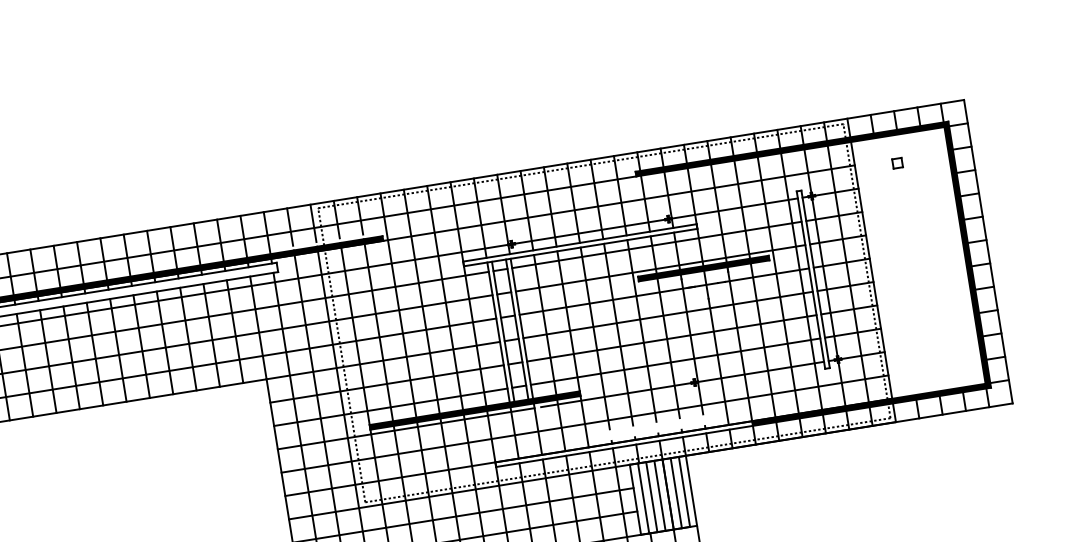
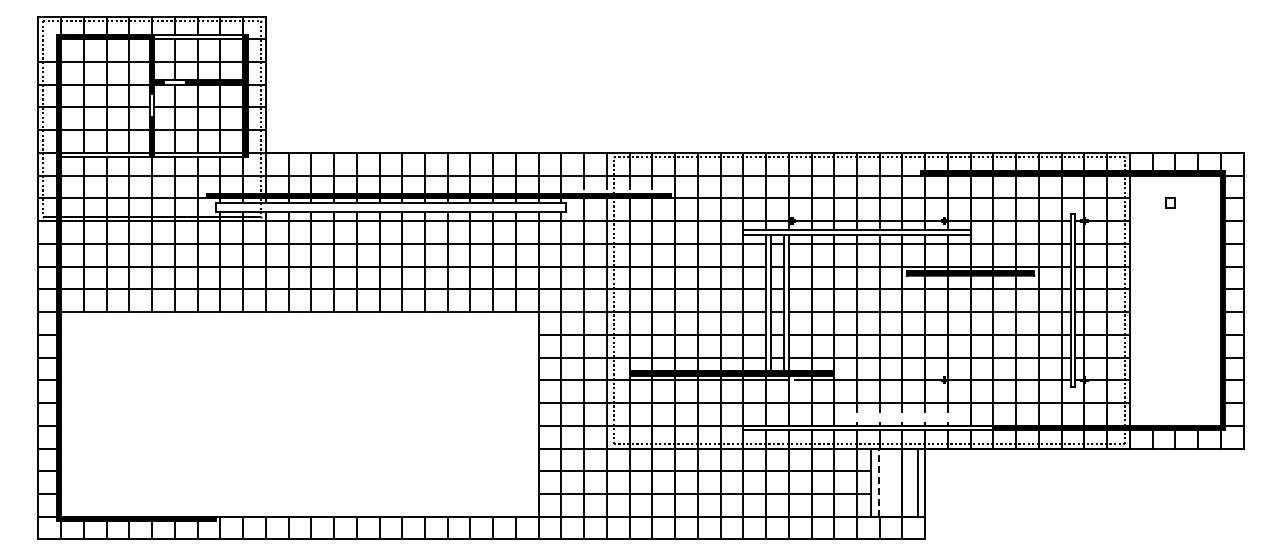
line: (676, 493) -> (910, 482), removed
line: (659, 495) -> (894, 482), removed
line: (651, 497) -> (886, 482), removed
line: (643, 498) -> (878, 482), solid -> dashed

